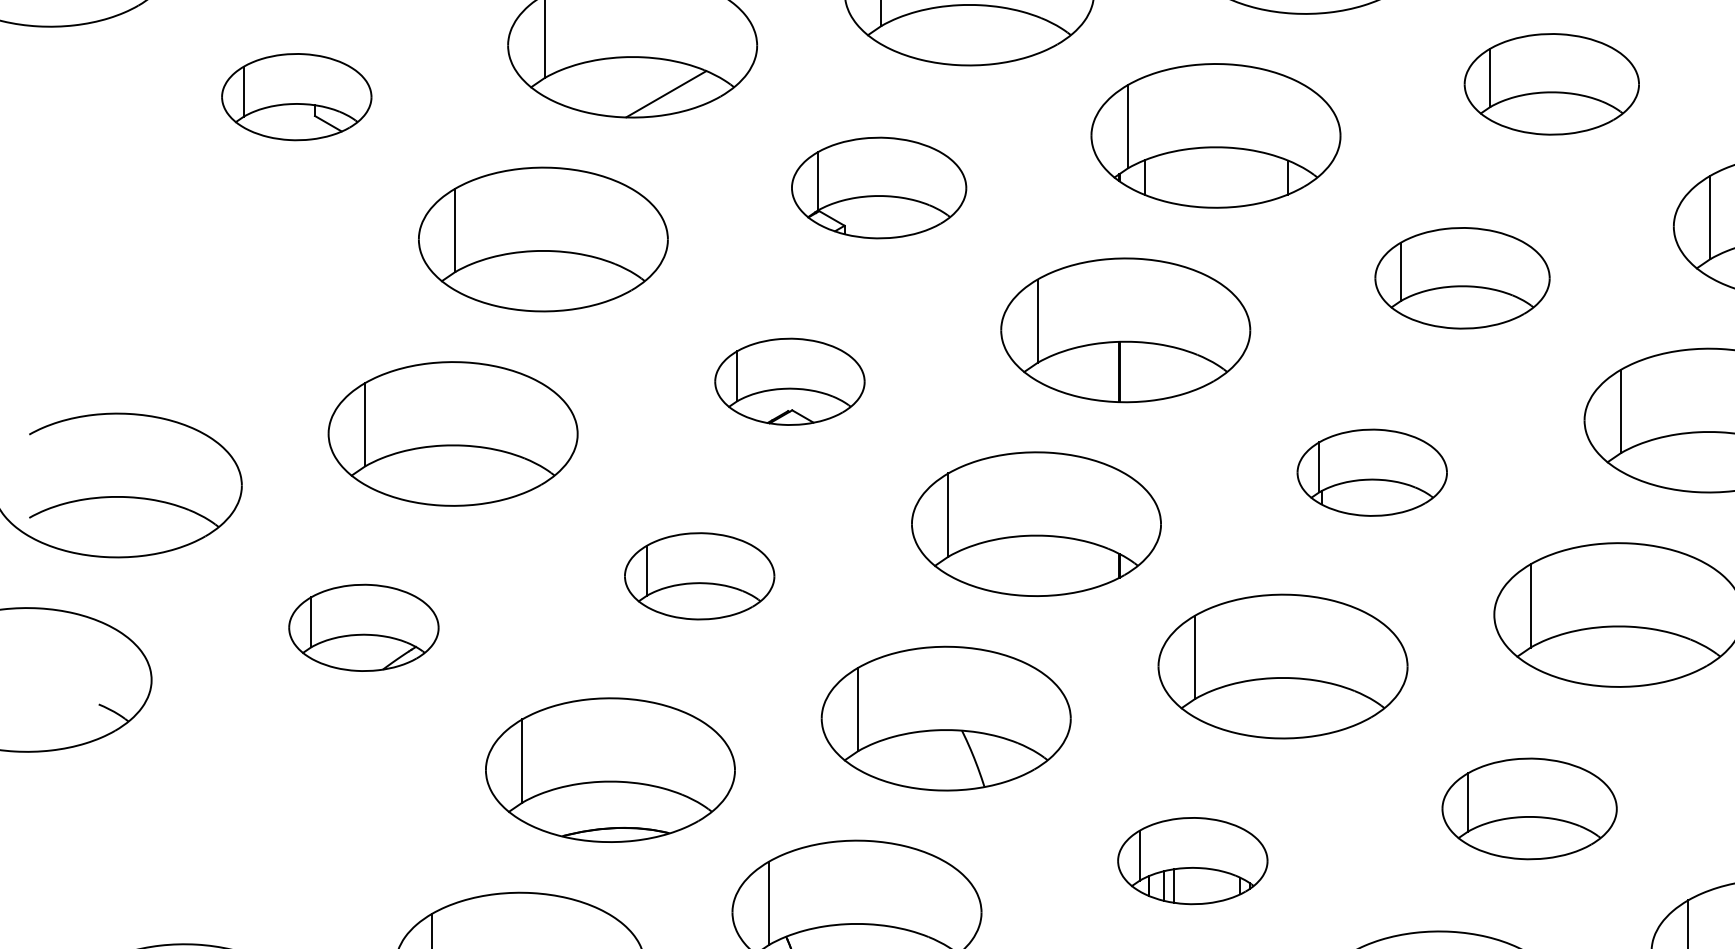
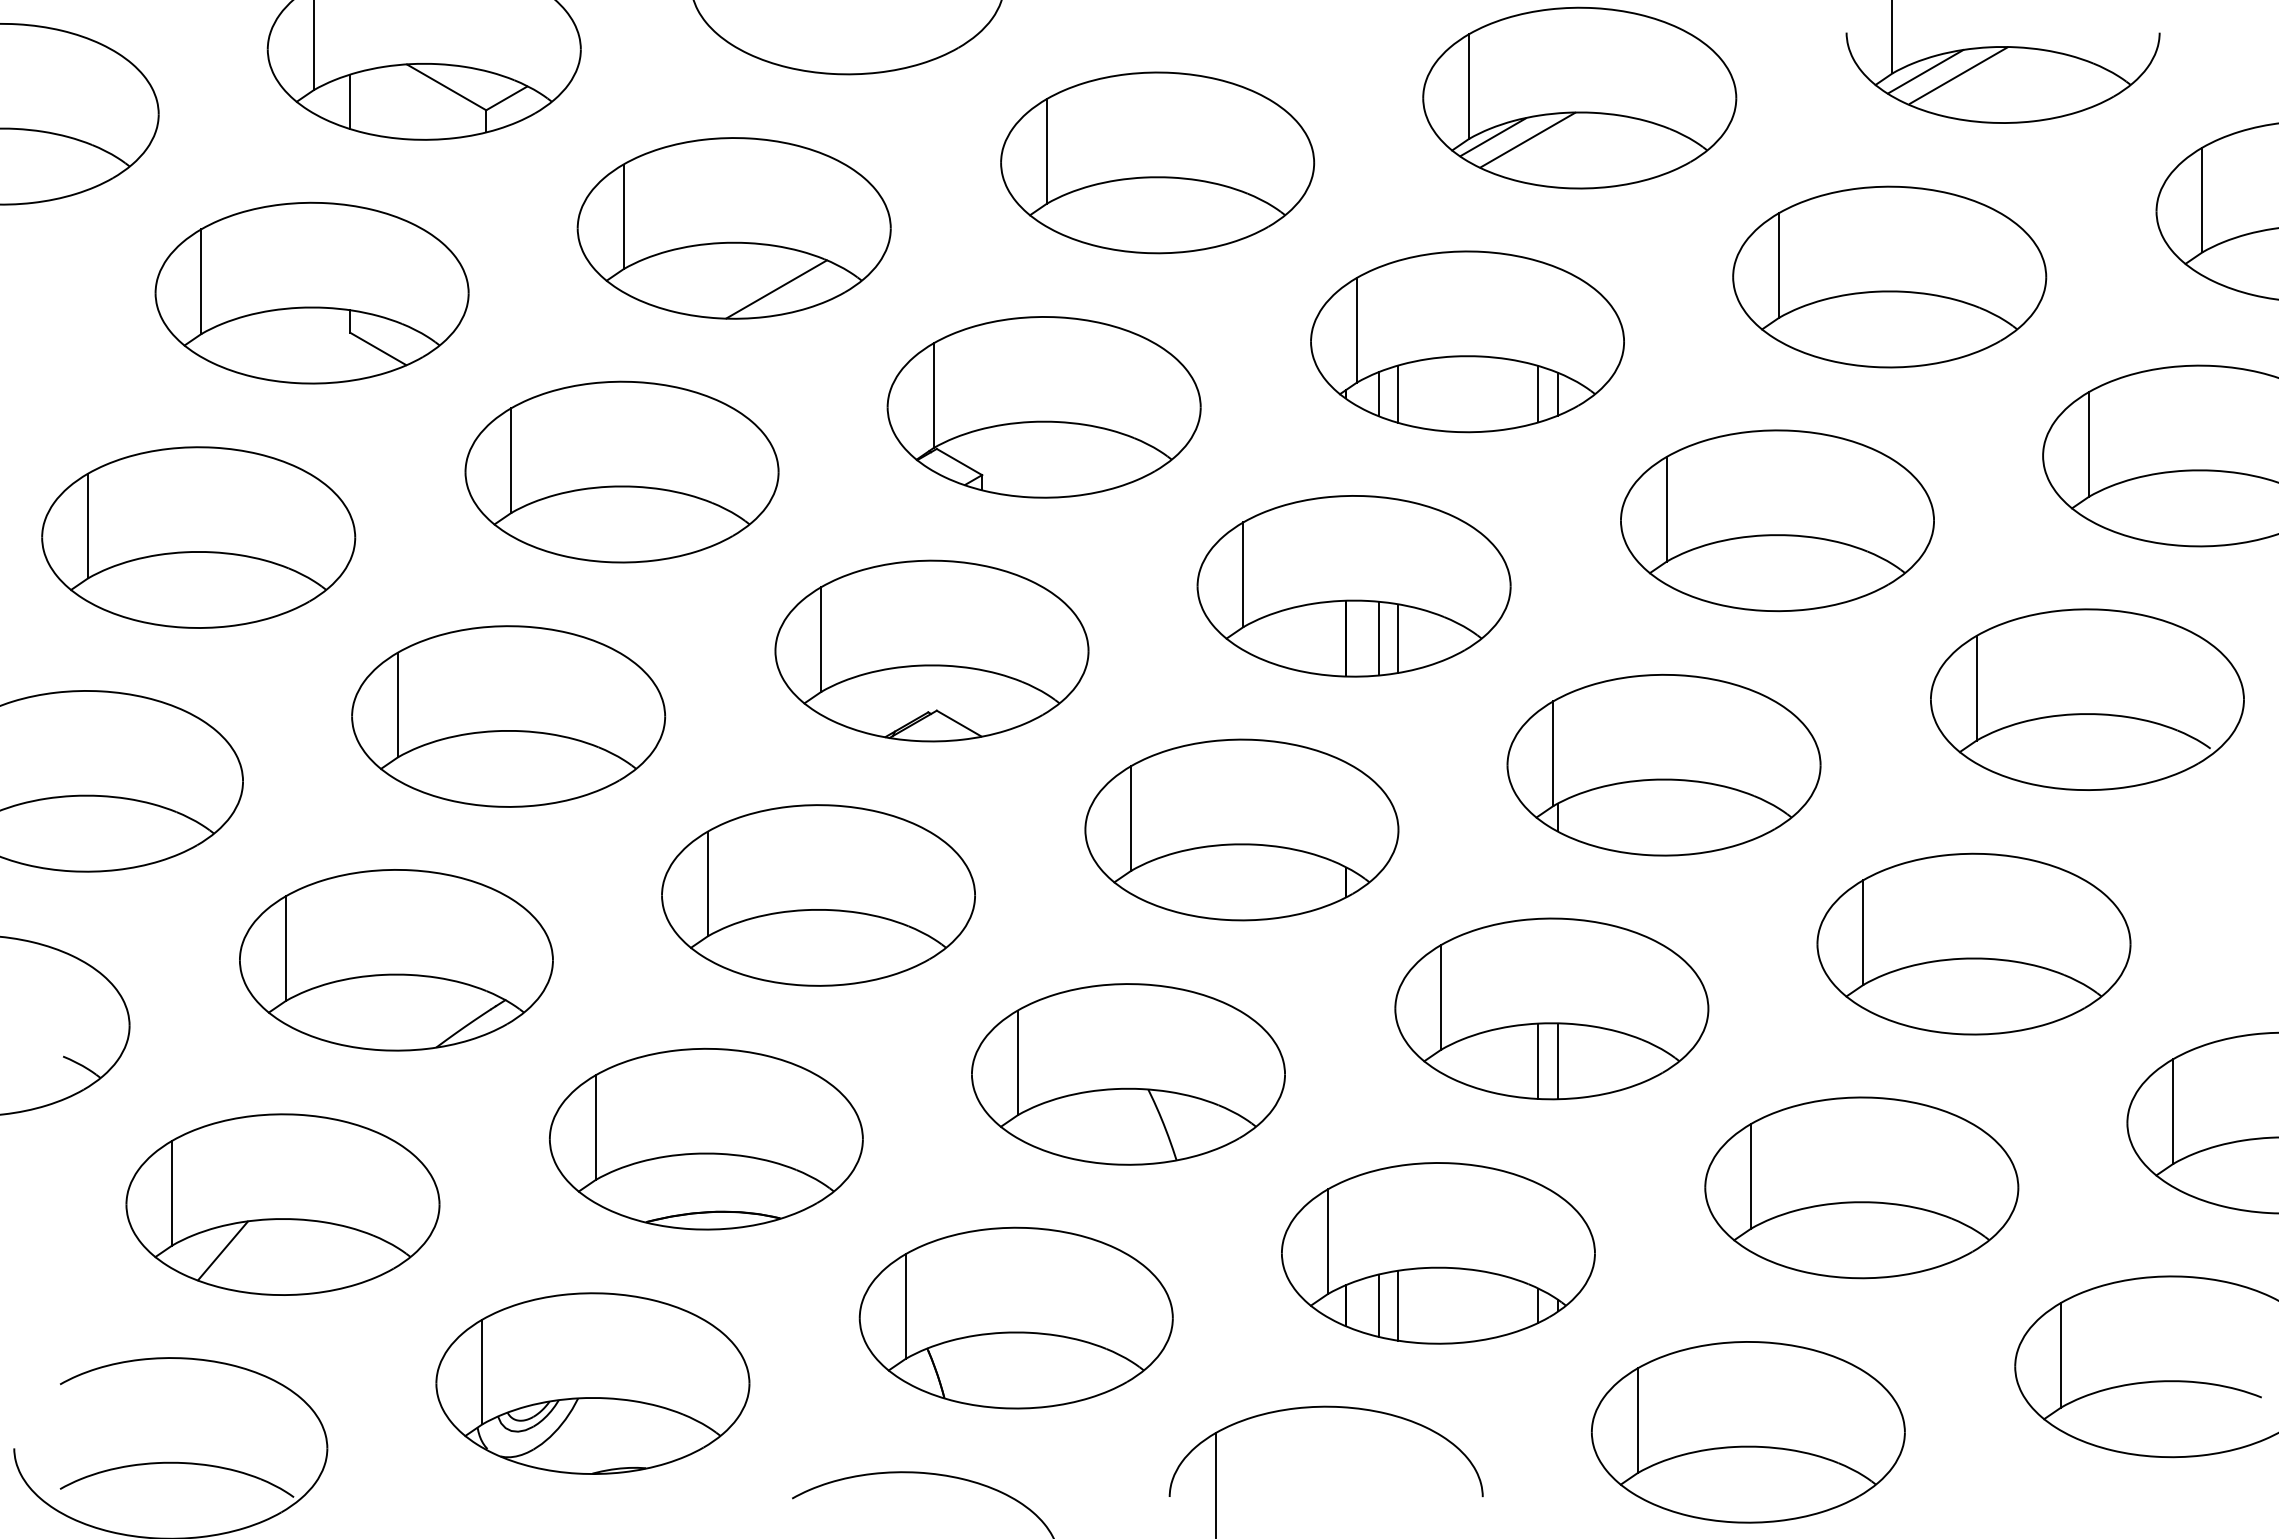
part: (1551, 83) -> (1889, 276), size x1.43
part: (296, 96) -> (311, 292), size x1.67
line: (1161, 176) -> (1398, 393), added
line: (1272, 177) -> (1538, 394), added
part: (878, 188) -> (1043, 407), size x1.43
part: (1462, 278) -> (1777, 520), size x1.43
part: (206, 291) -> (198, 537), added
line: (1145, 371) -> (1378, 638), added
line: (1161, 371) -> (1398, 638), added
part: (789, 381) -> (931, 650), size x1.67
part: (1371, 472) -> (1663, 765), size x1.67
part: (699, 576) -> (818, 895), size x1.67
part: (363, 628) -> (396, 960), size x1.67
line: (1272, 707) -> (1538, 1060), added
line: (1288, 707) -> (1558, 1060), added
part: (1529, 808) -> (1861, 1187), size x1.43
part: (273, 822) -> (282, 1204), added
part: (1192, 861) -> (1438, 1253), size x1.67

